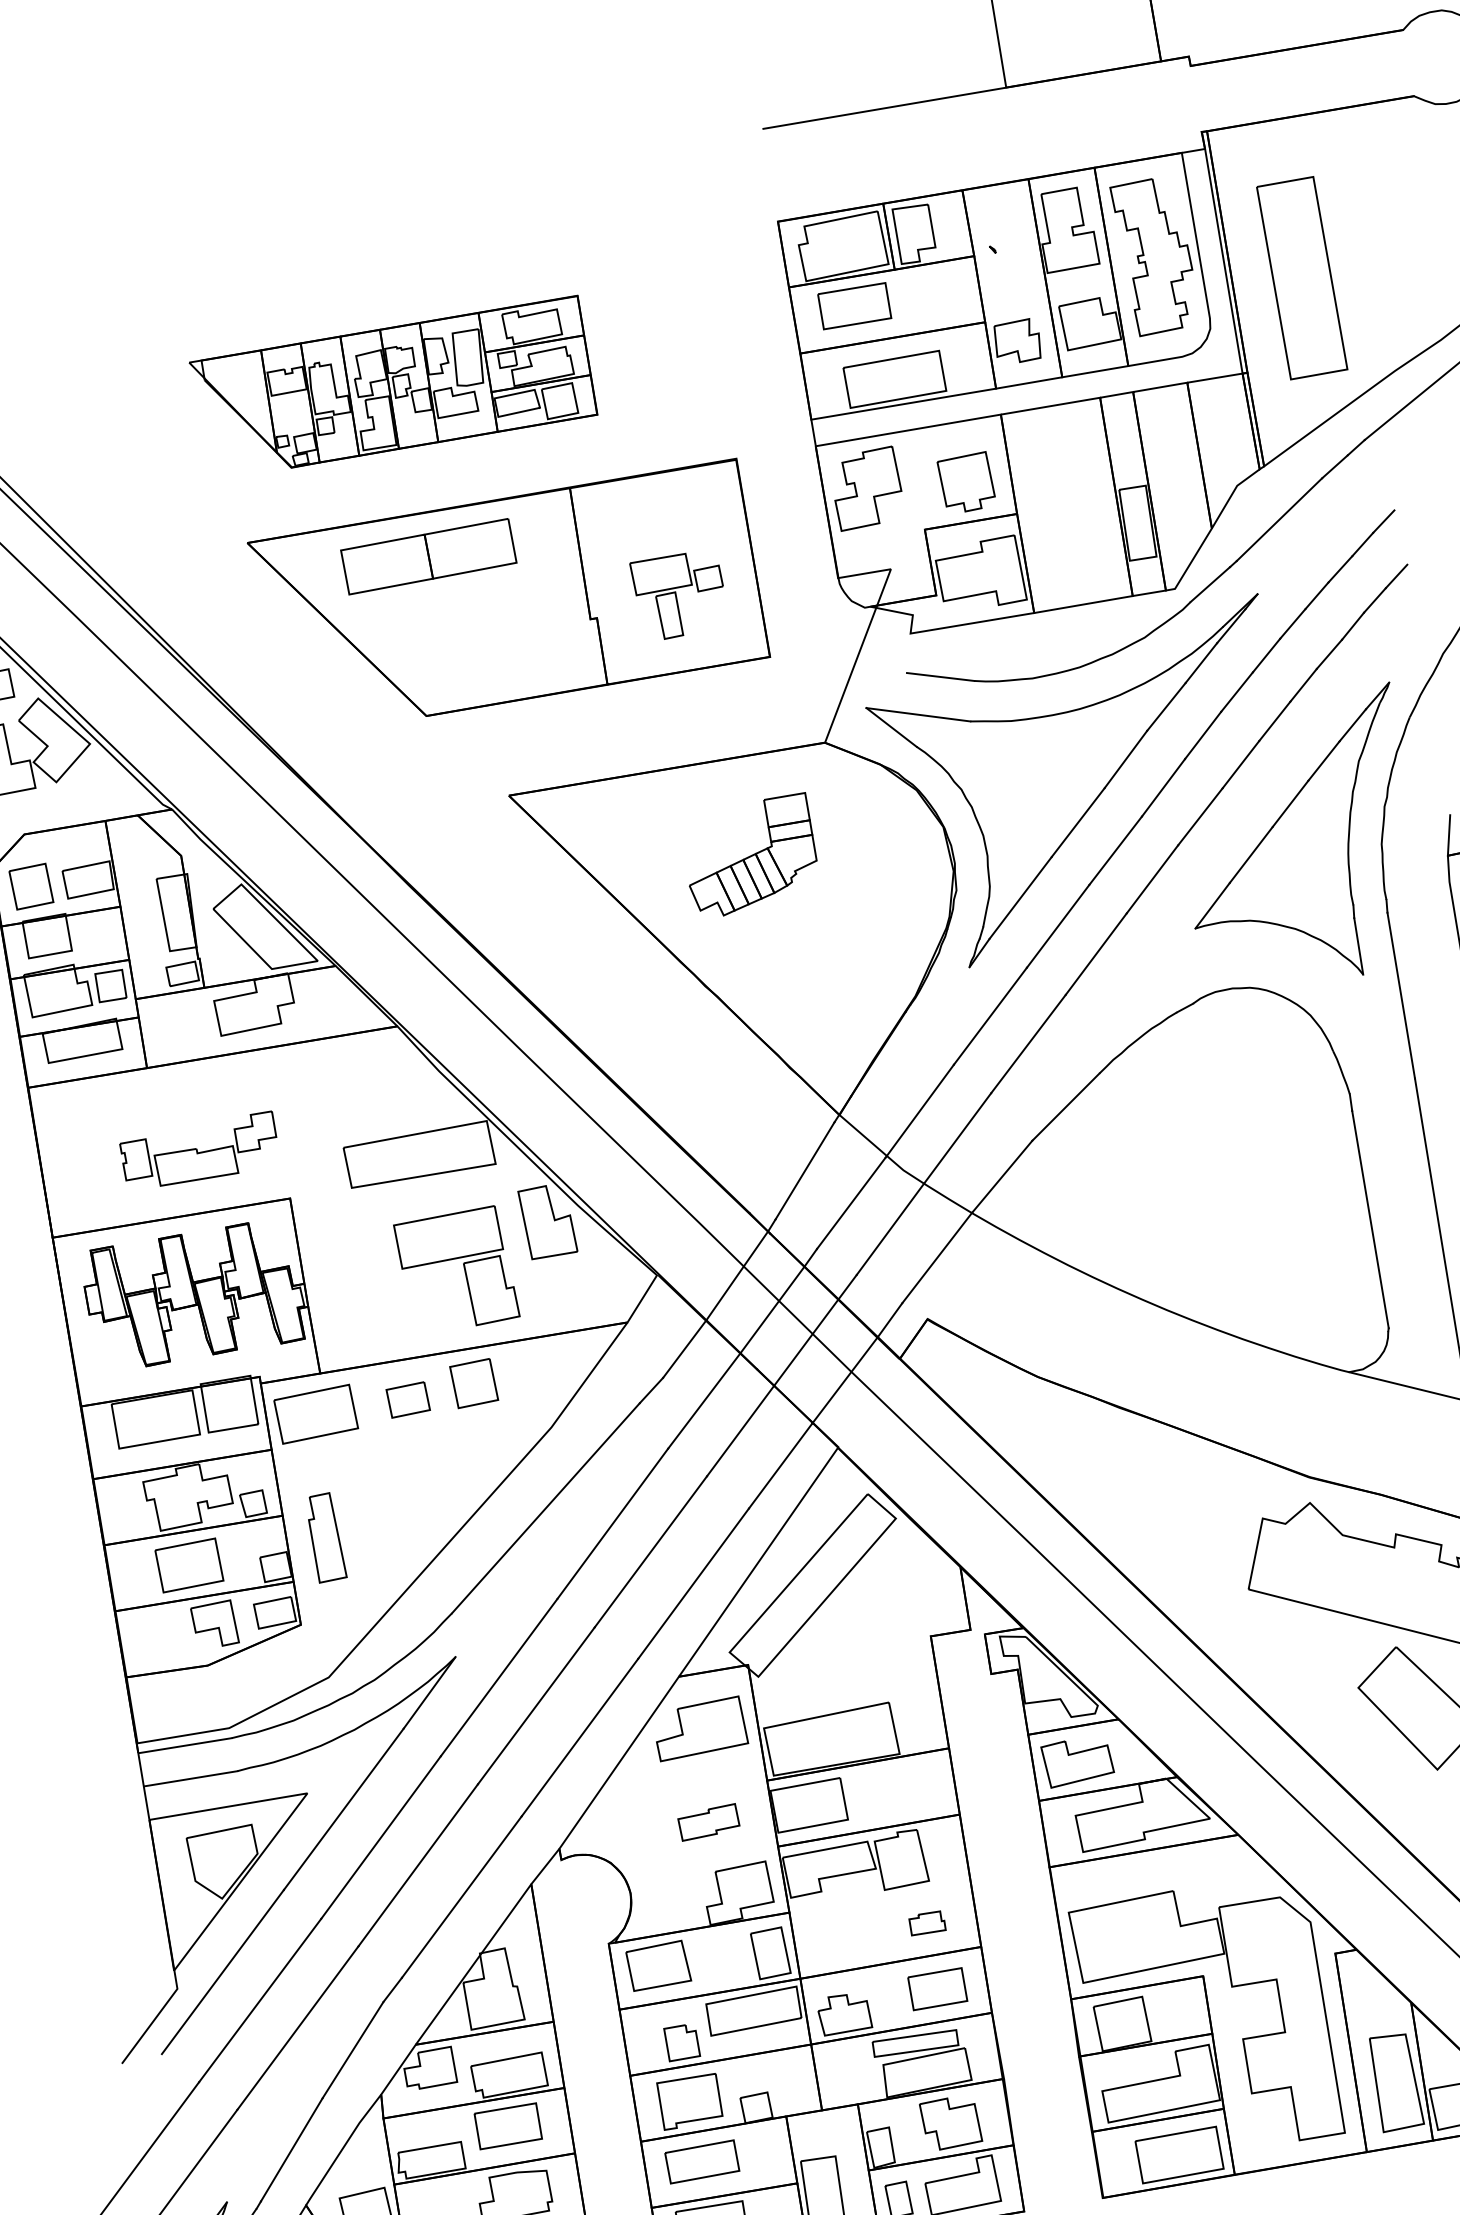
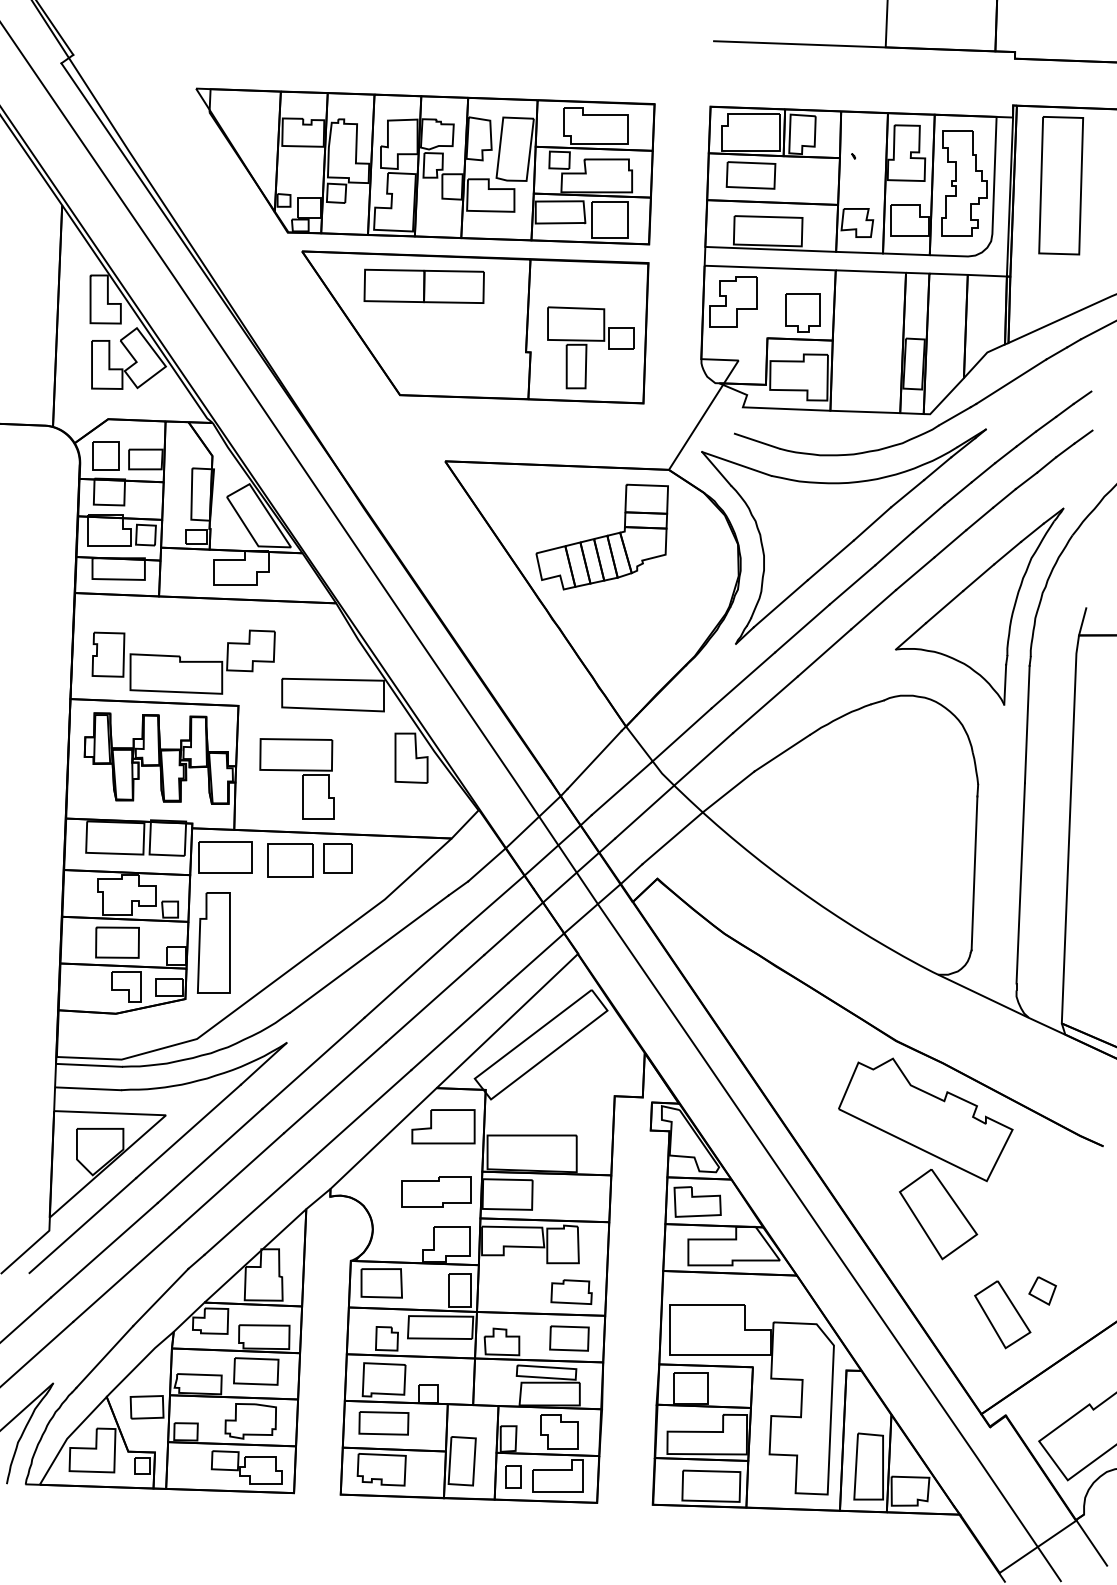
part: (1302, 277) -> (1061, 185), moved
part: (395, 388) -> (425, 166), size x1.67
part: (679, 593) -> (590, 347), size x1.43
part: (749, 855) -> (601, 536), size x1.43
part: (200, 1152) -> (183, 661), size x1.67
part: (455, 1270) -> (296, 778), moved
part: (407, 1400) -> (290, 860), size x1.67
part: (323, 1537) -> (213, 942), size x1.67
part: (708, 1821) -> (436, 1191), size x1.67
part: (926, 1922) -> (571, 1291), size x1.67

